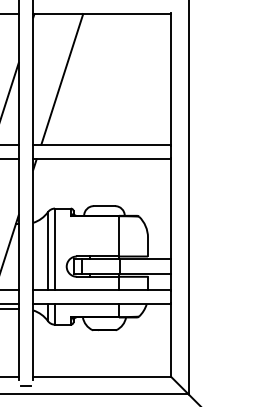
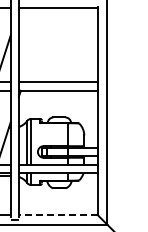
line: (62, 79) -> (35, 45), removed
line: (101, 376) -> (57, 214), solid -> dashed

